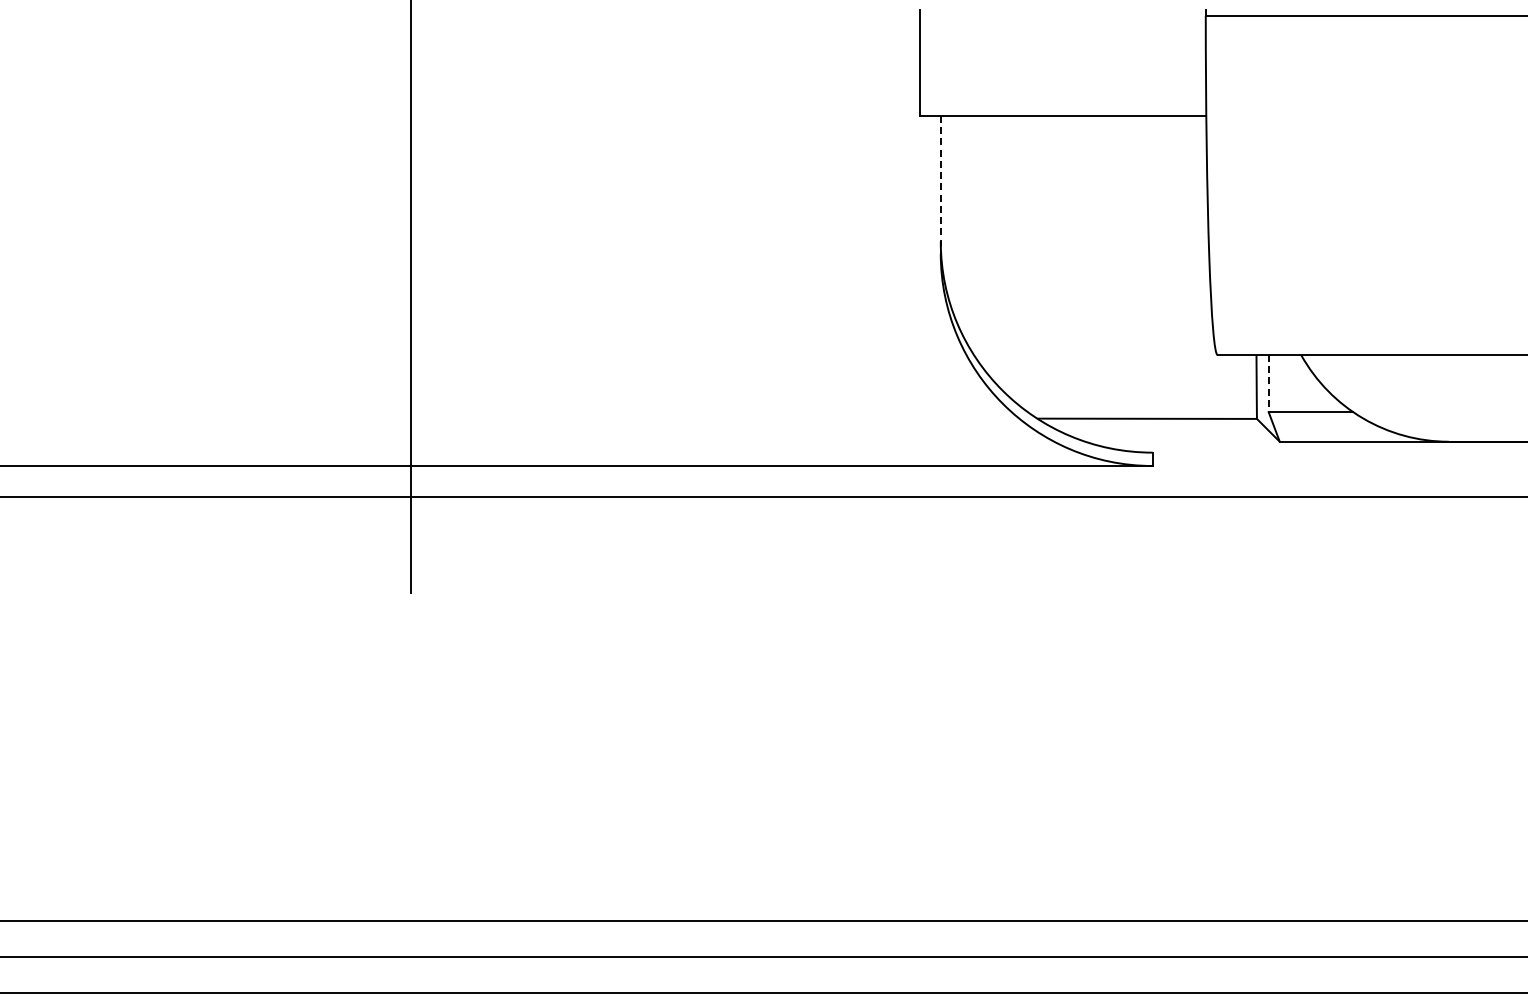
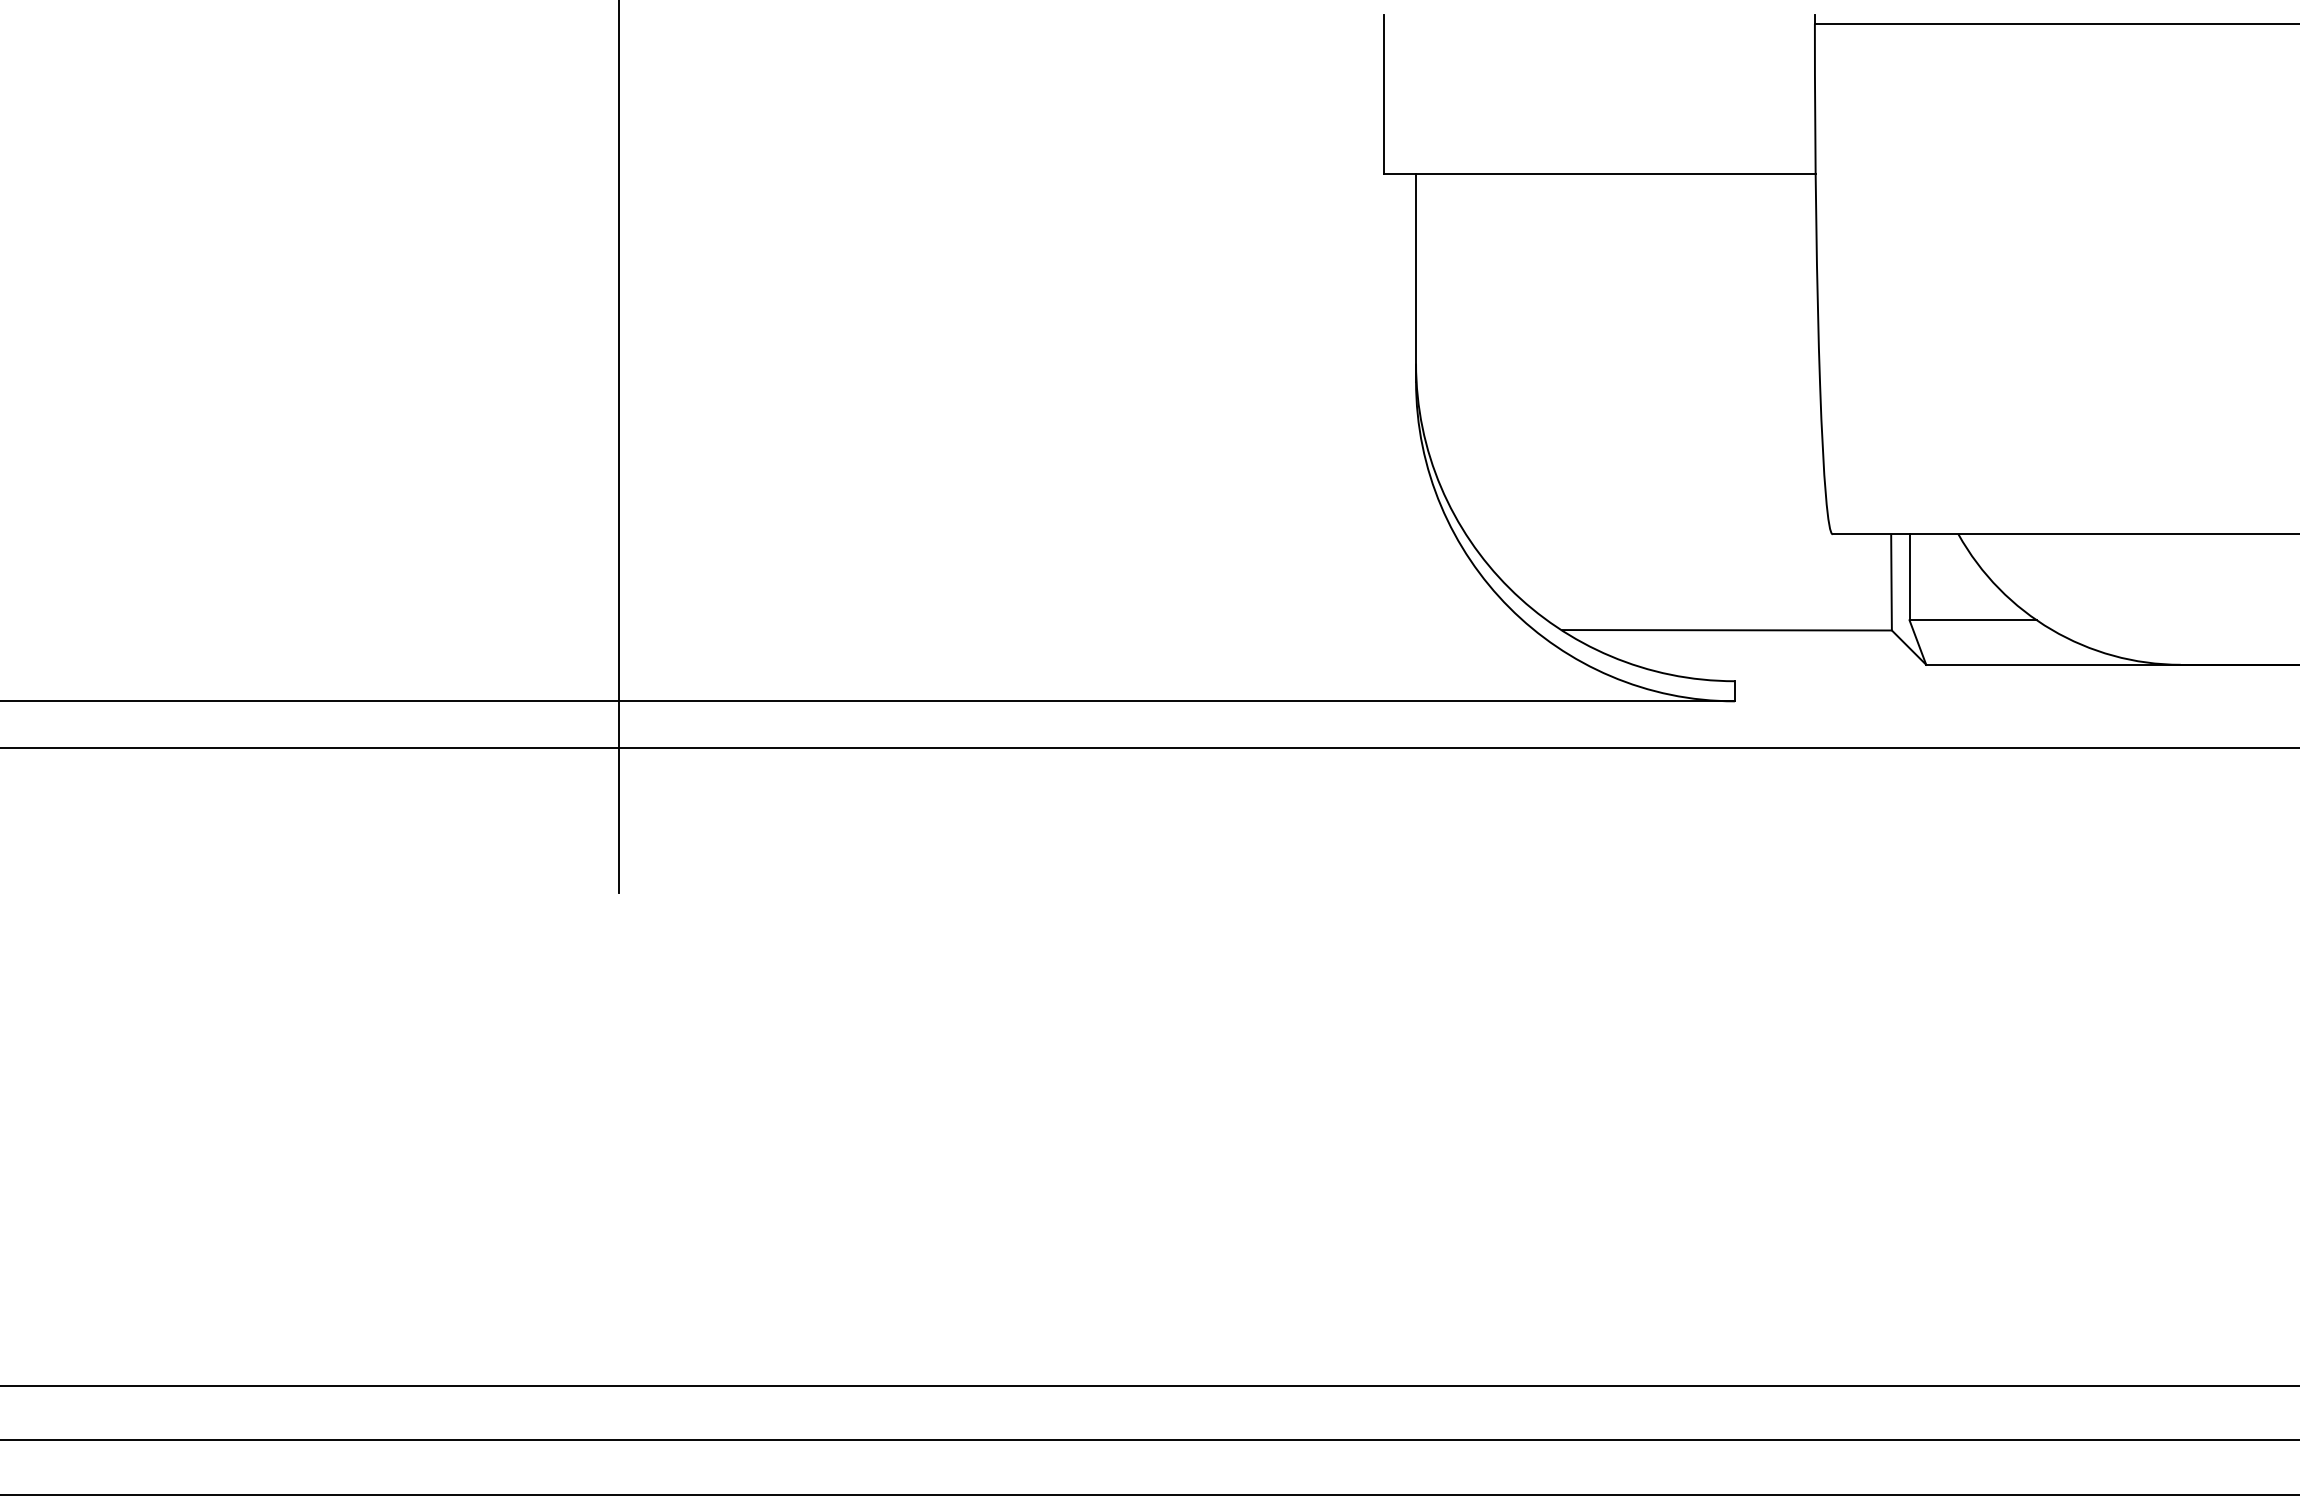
line: (940, 184) -> (1415, 277), dashed -> solid
line: (1268, 383) -> (1909, 577), dashed -> solid

